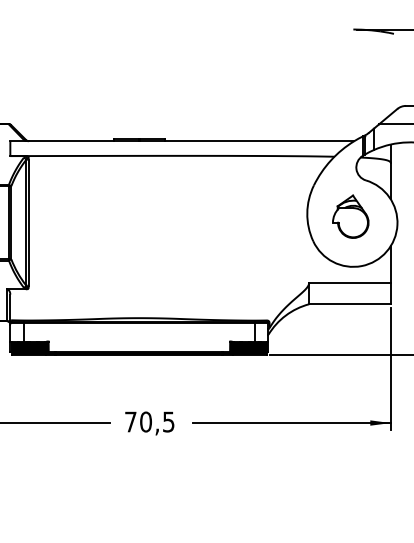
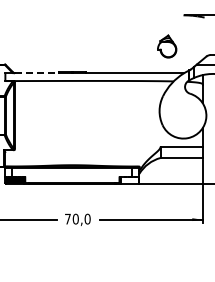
line: (72, 141) -> (37, 73), solid -> dashed
part: (351, 216) -> (167, 46), moved
fill: (249, 347) -> (129, 180), removed
text: (168, 420) -> (87, 218), 70,5 -> 70,0

